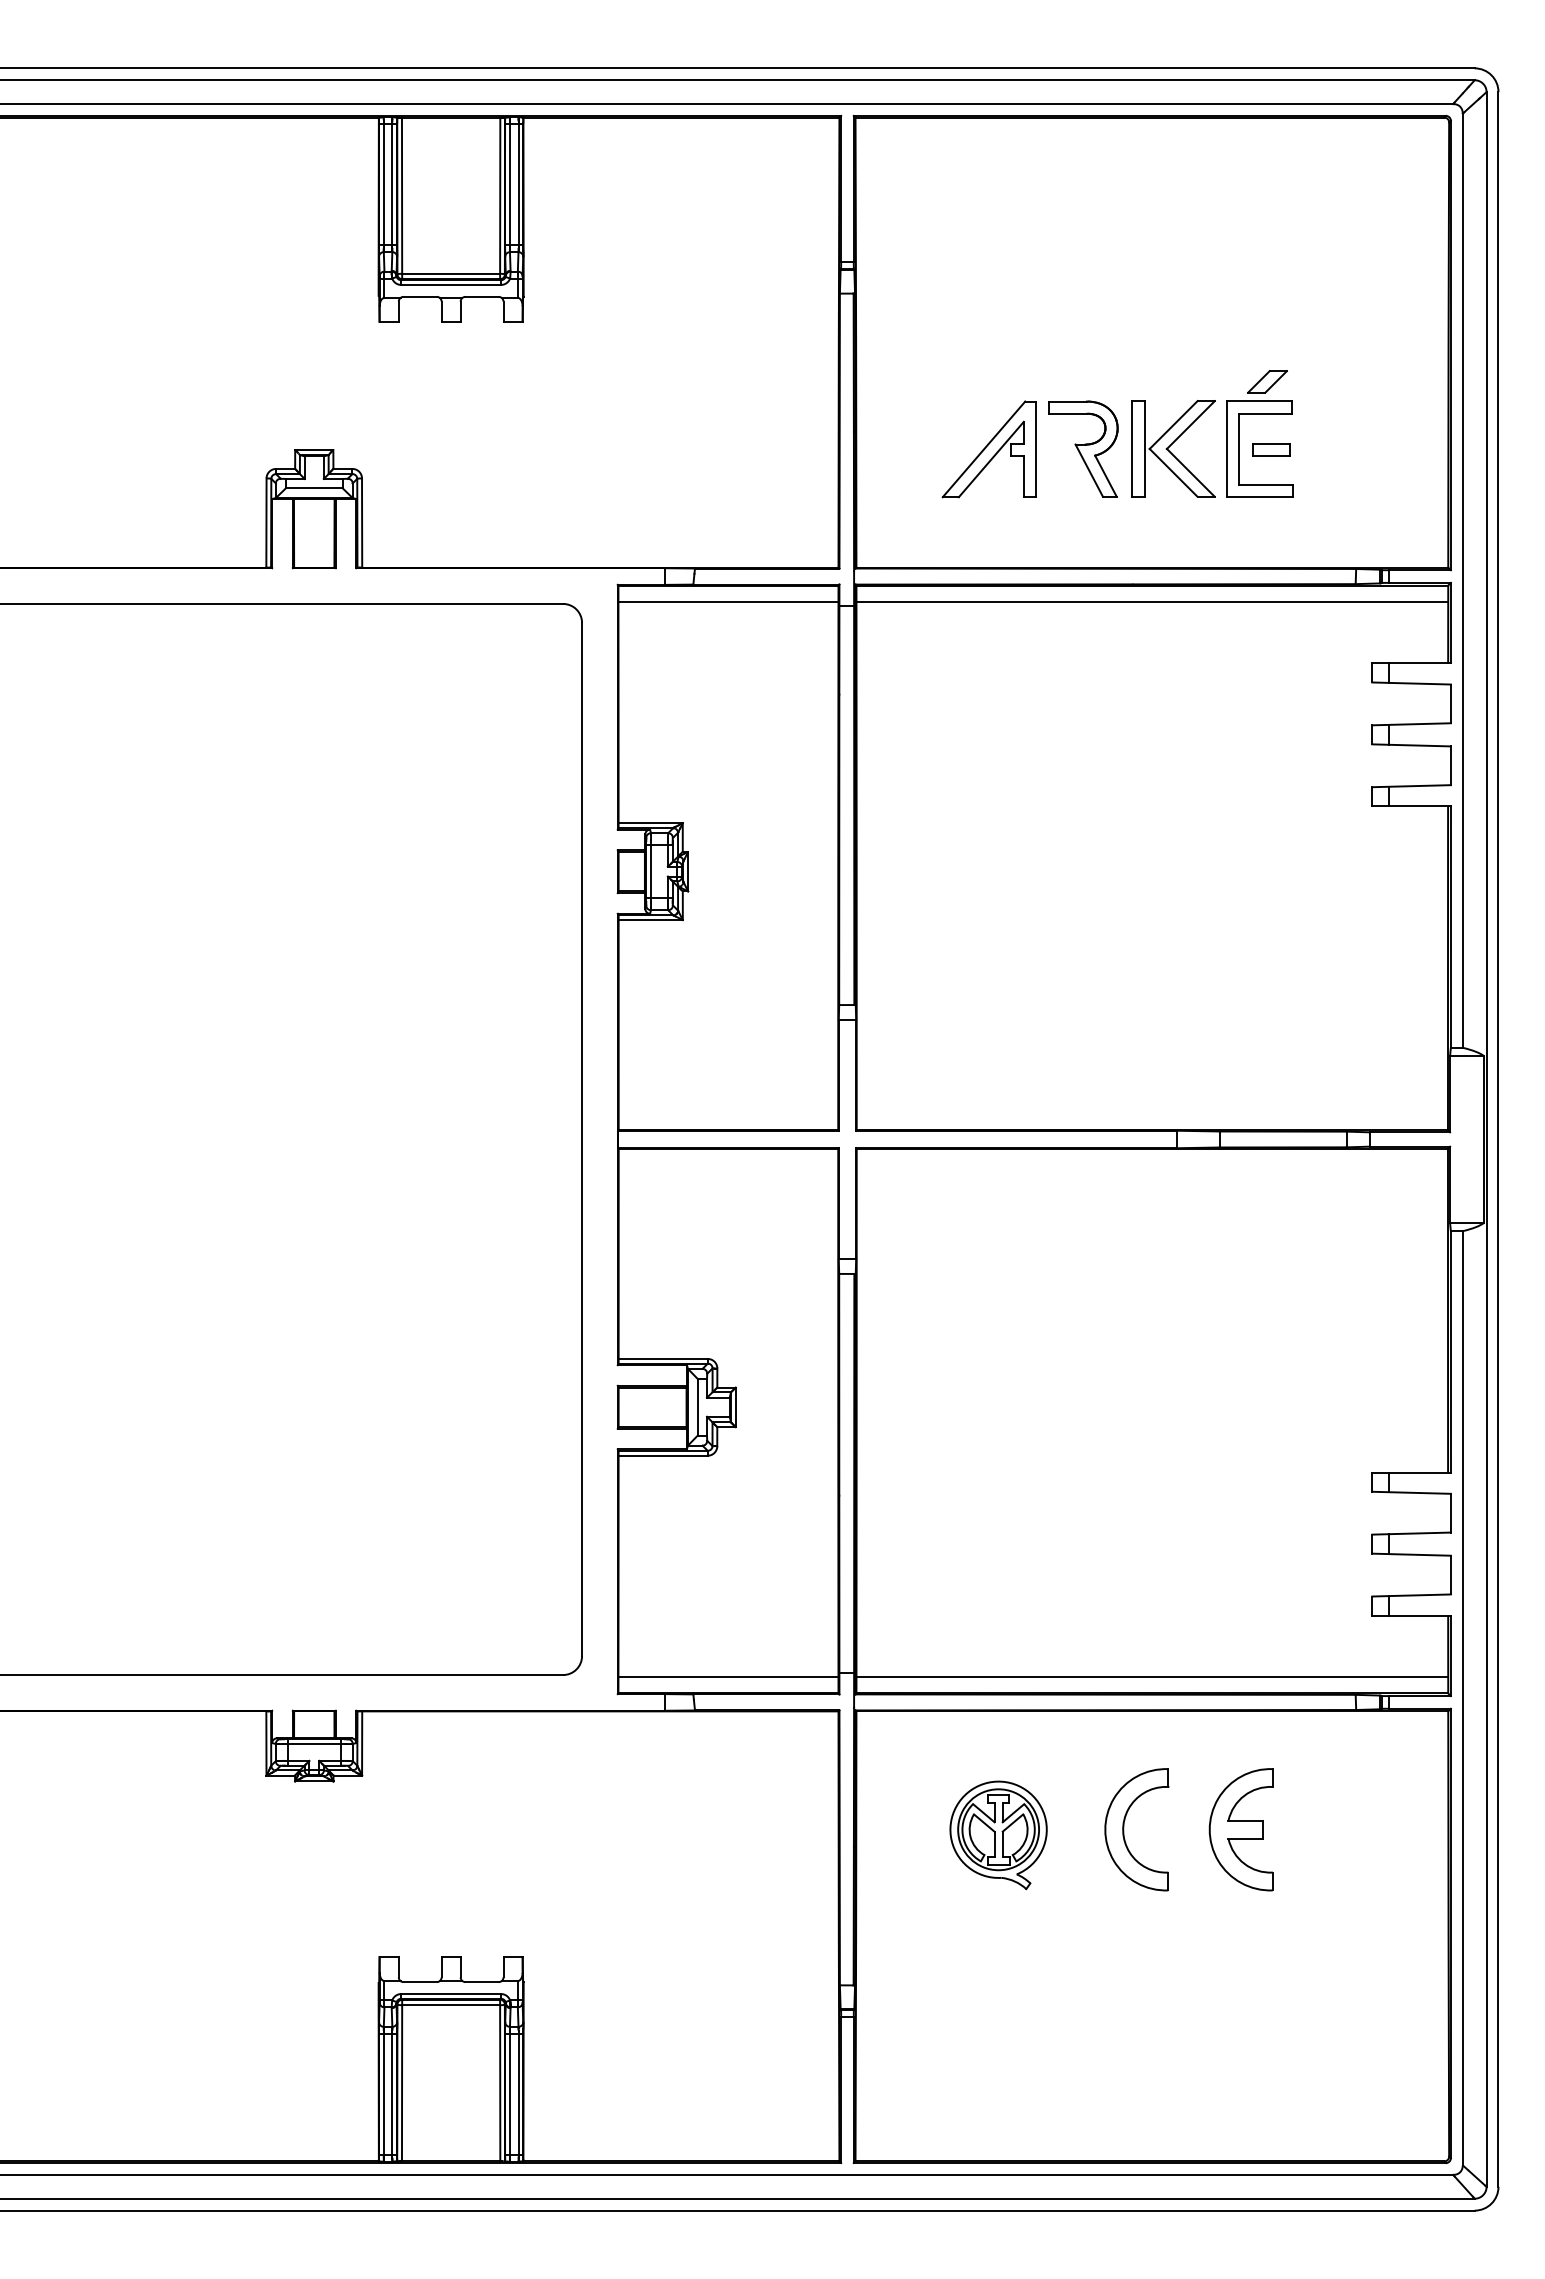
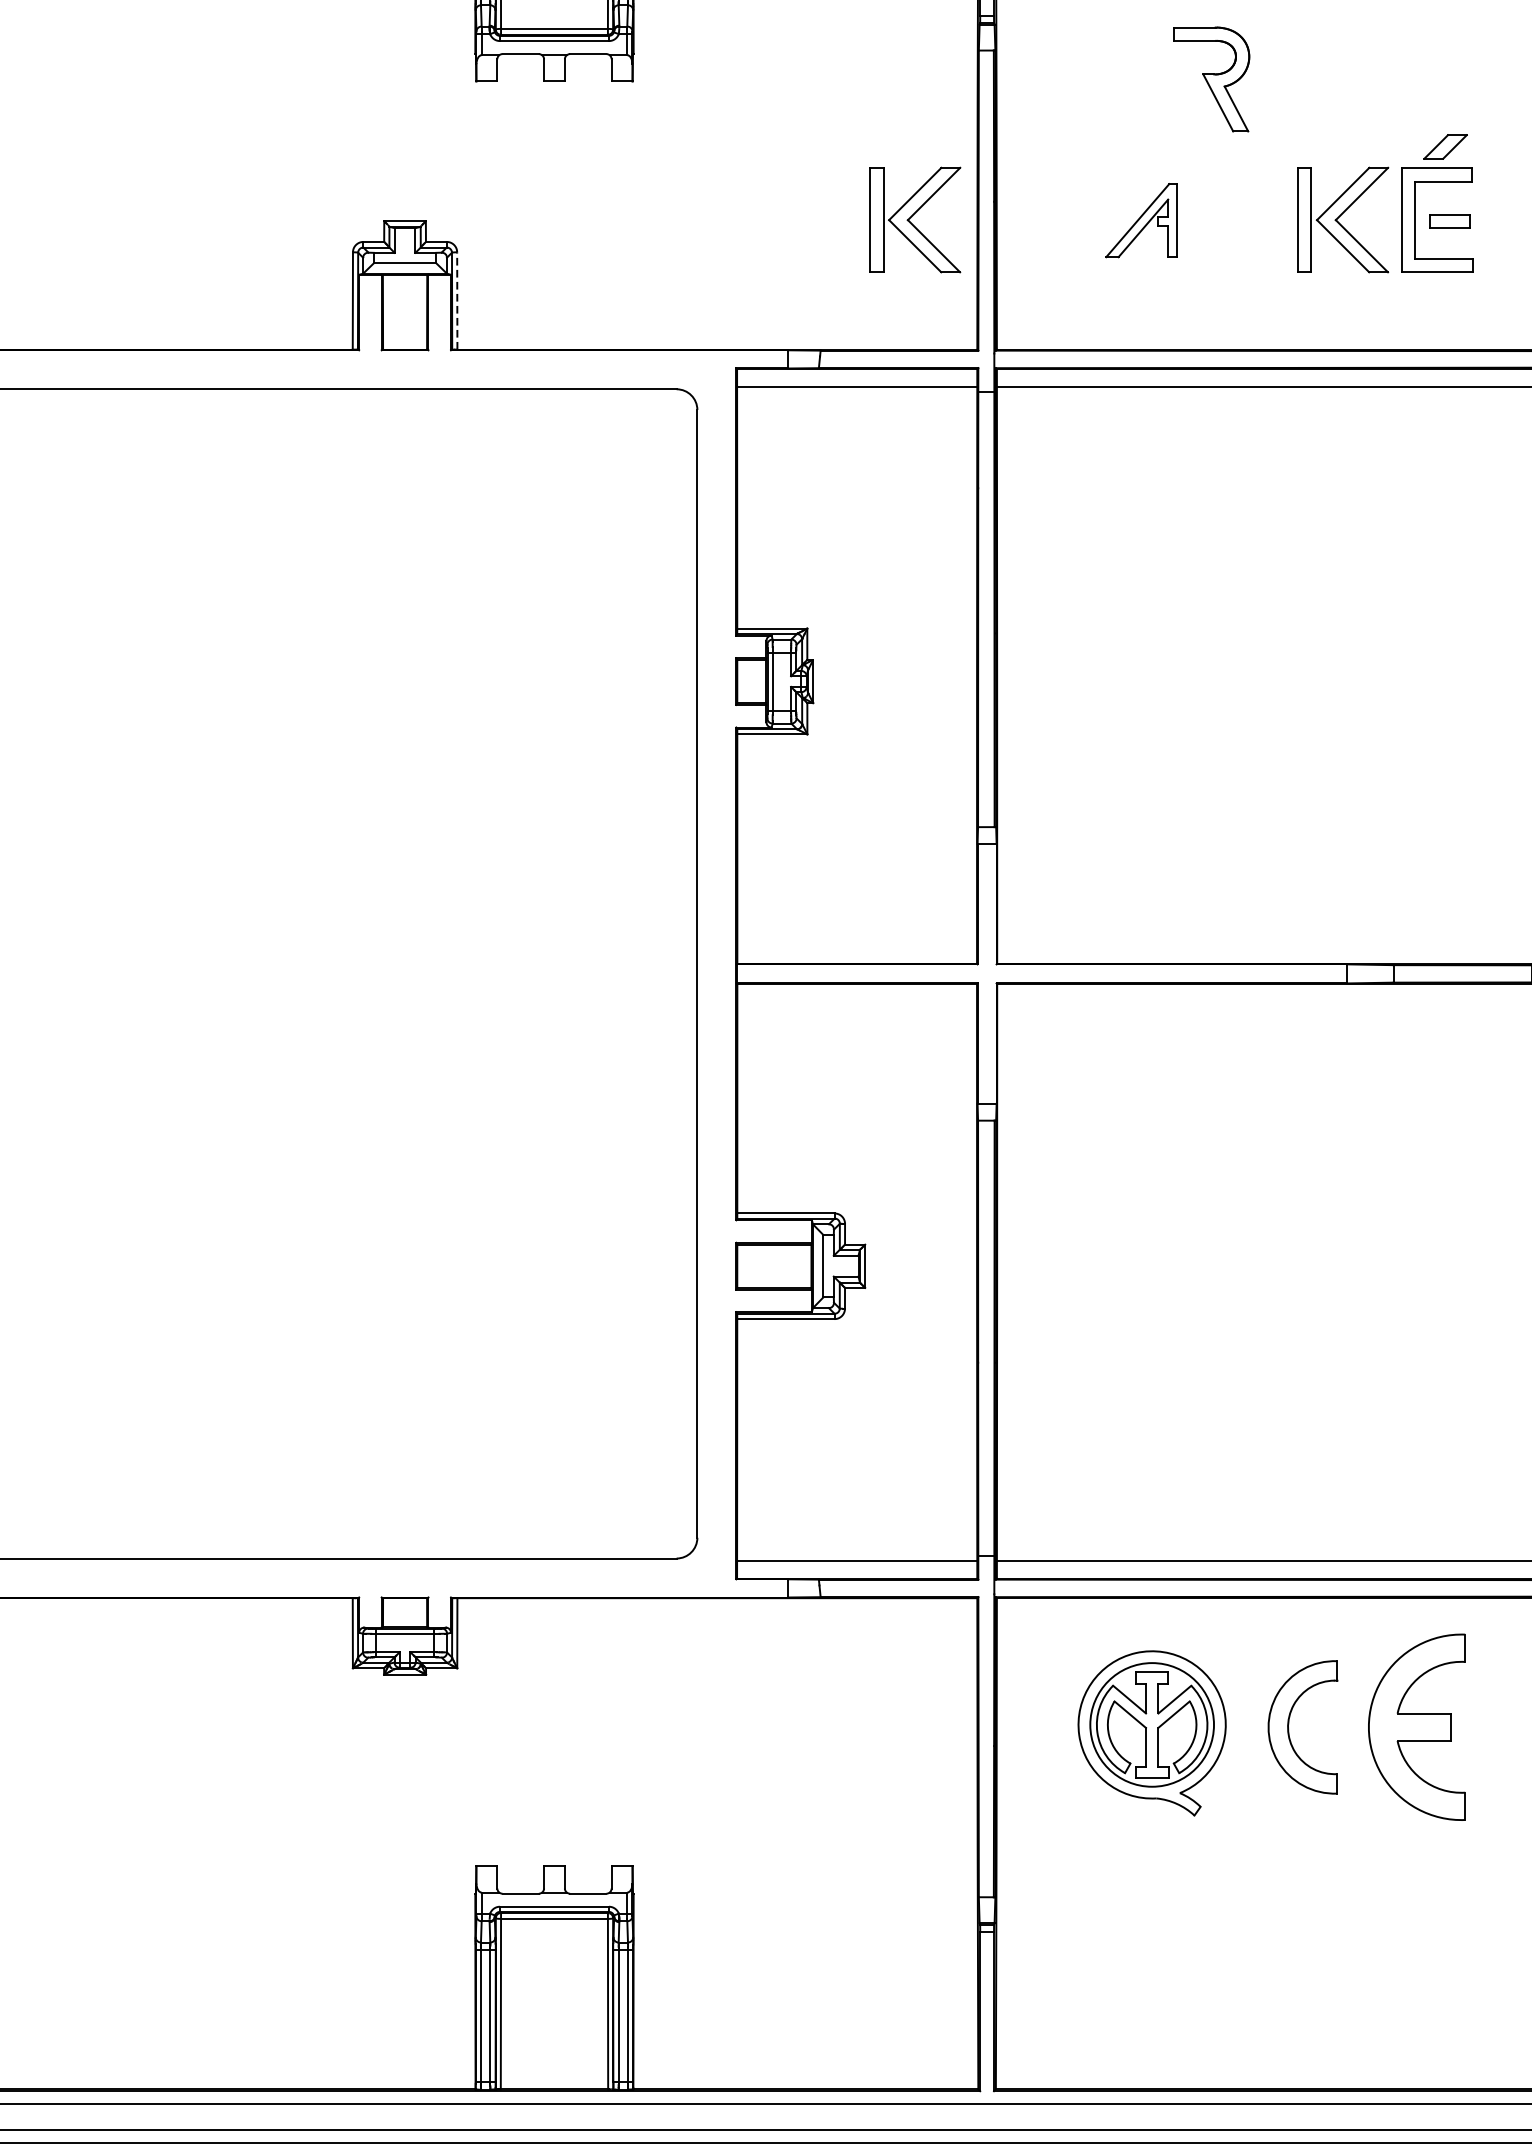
part: (781, 448) -> (915, 219), added
part: (1083, 448) -> (1212, 78), moved
part: (988, 449) -> (1141, 220), size x0.7
line: (362, 523) -> (457, 301), solid -> dashed
part: (1240, 1829) -> (1416, 1727), size x1.4
part: (998, 1835) -> (1151, 1733), size x1.4

